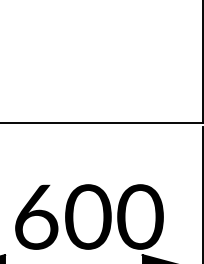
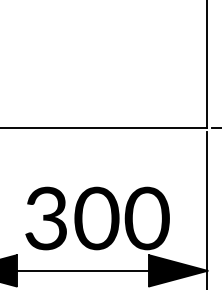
text: (36, 217) -> (46, 218), 600 -> 300

